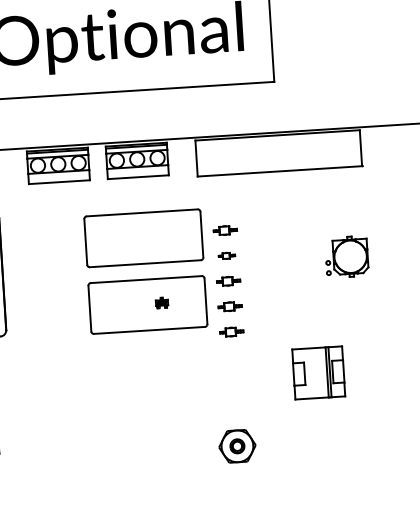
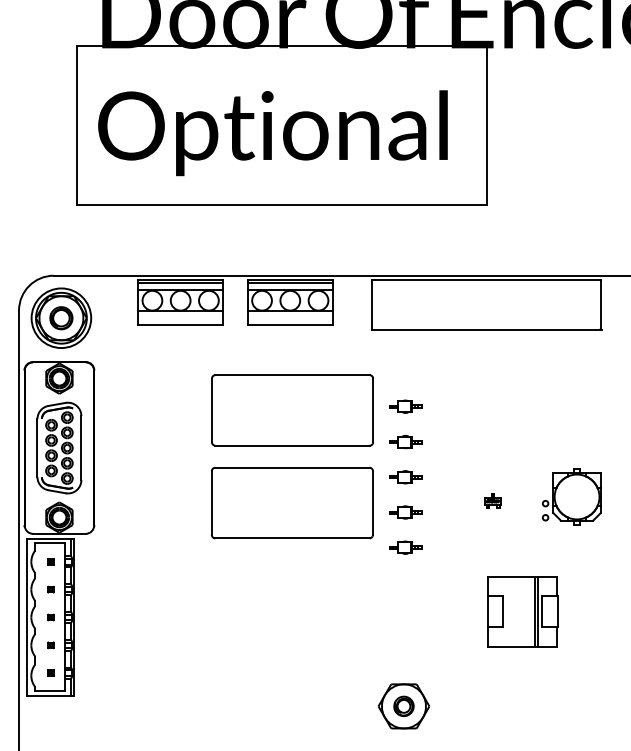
part: (226, 255) -> (405, 441), size x1.43
part: (346, 256) -> (571, 496), moved
part: (161, 302) -> (492, 500), moved

